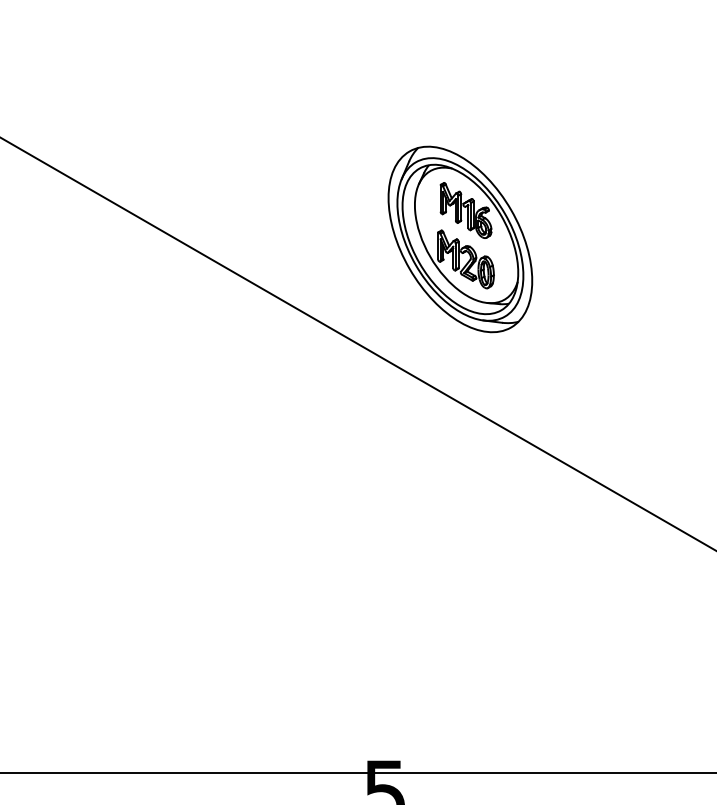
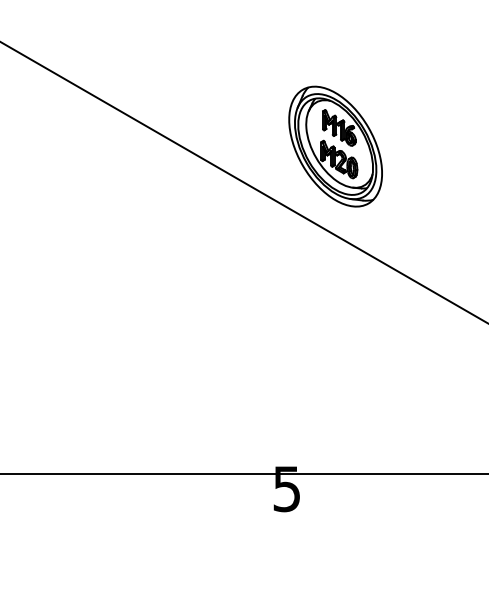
part: (460, 239) -> (335, 146), moved

